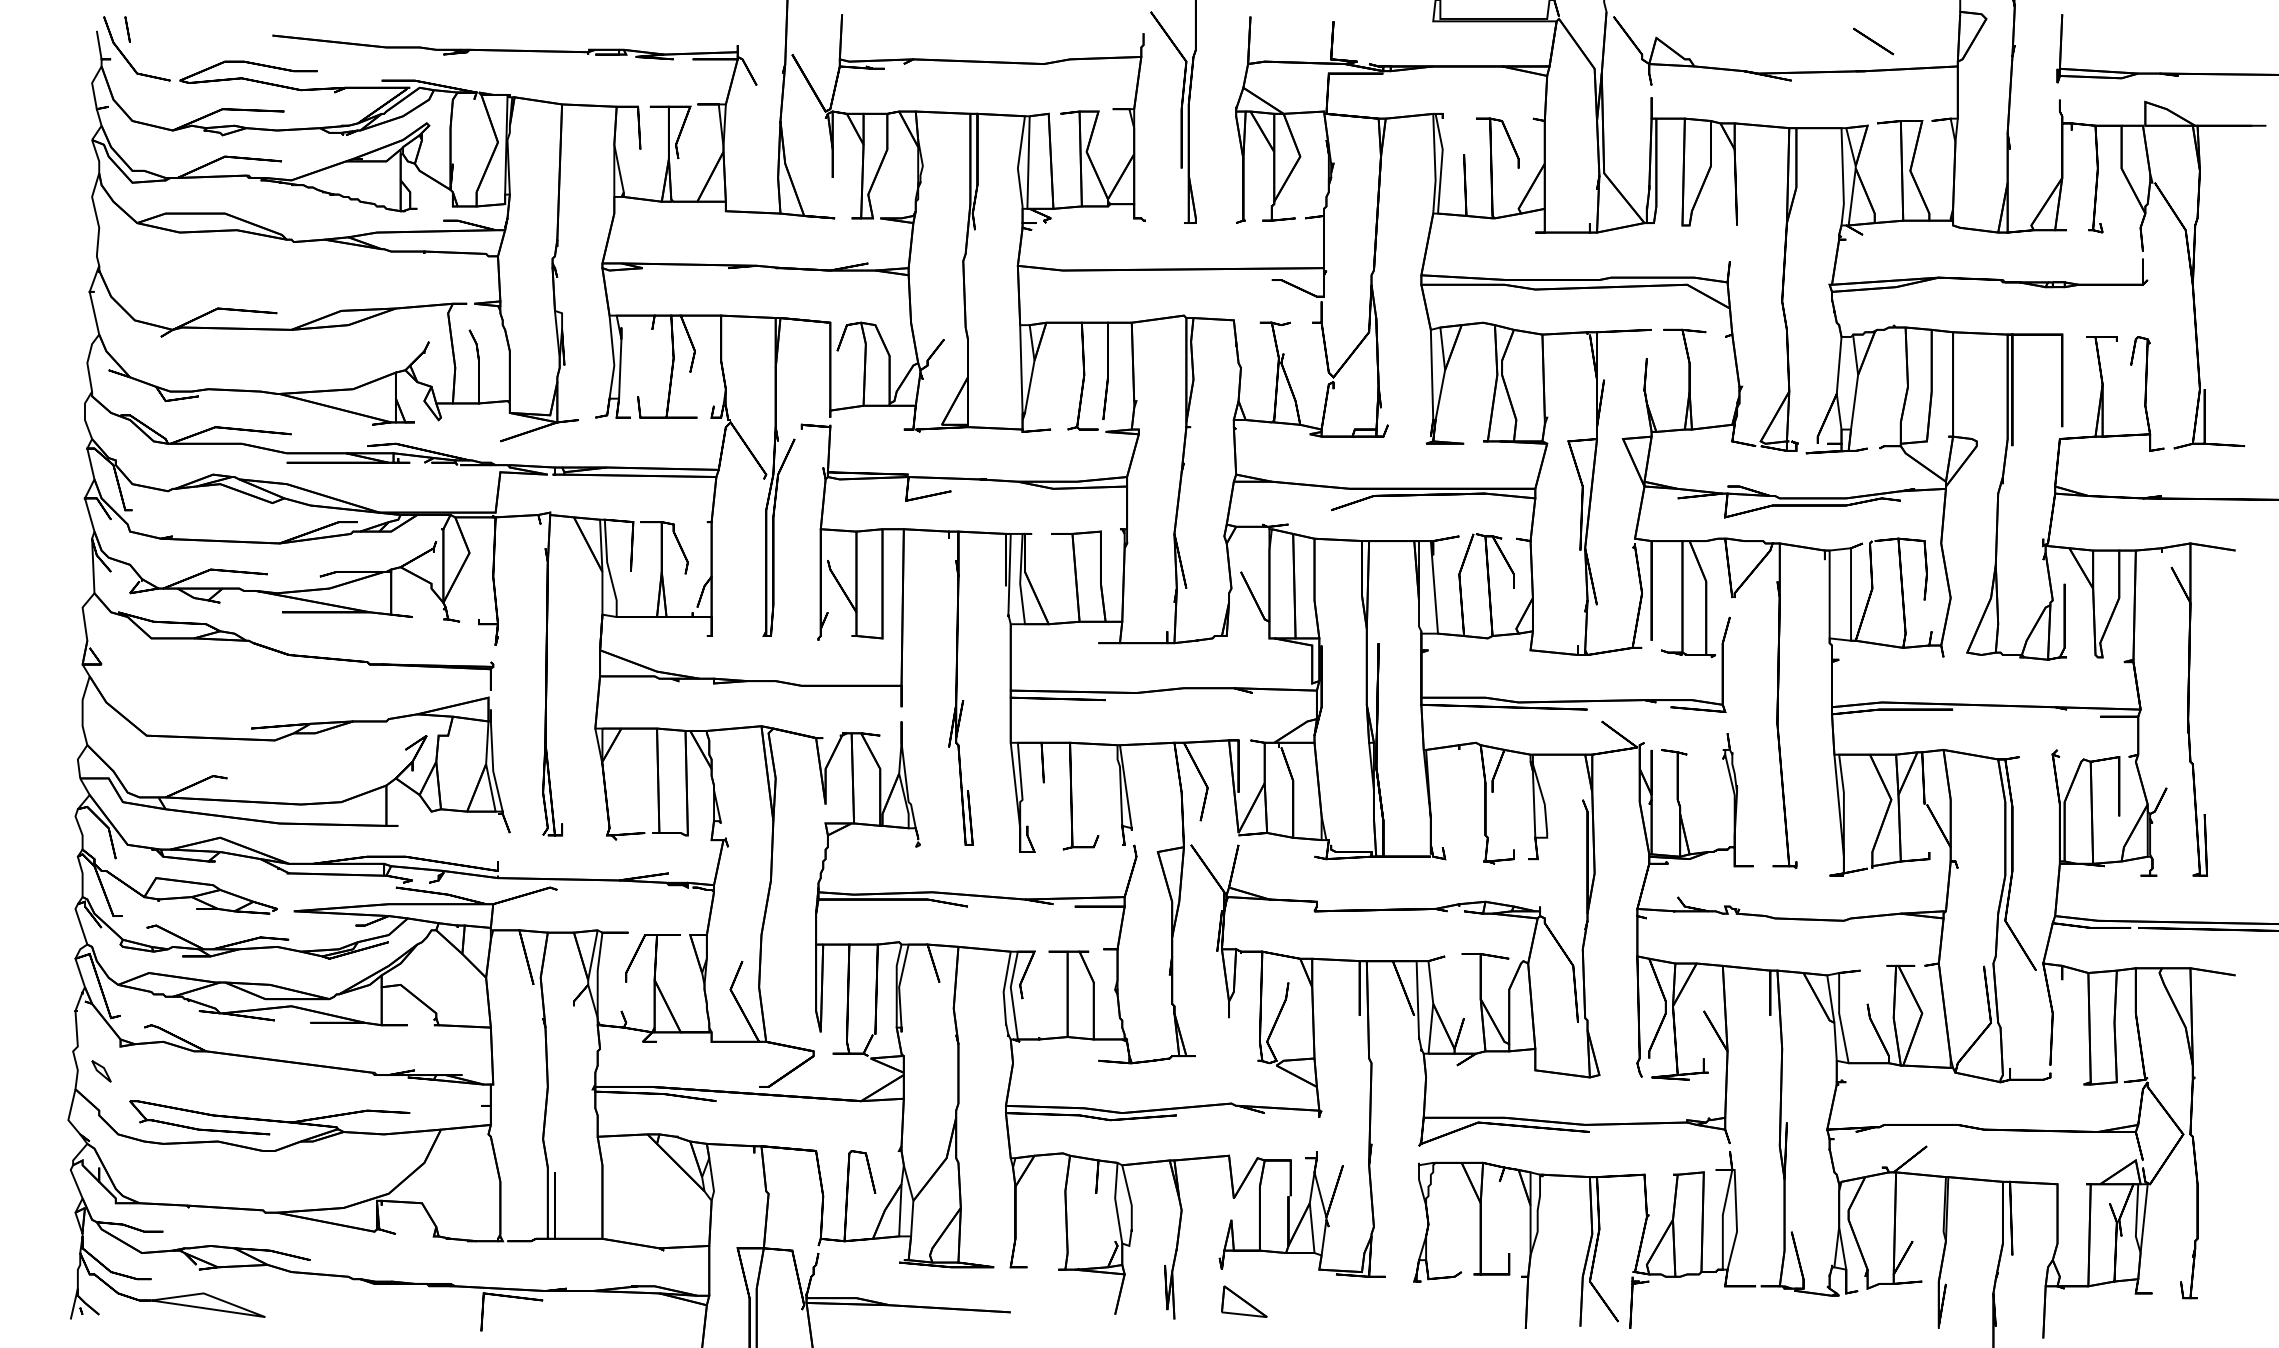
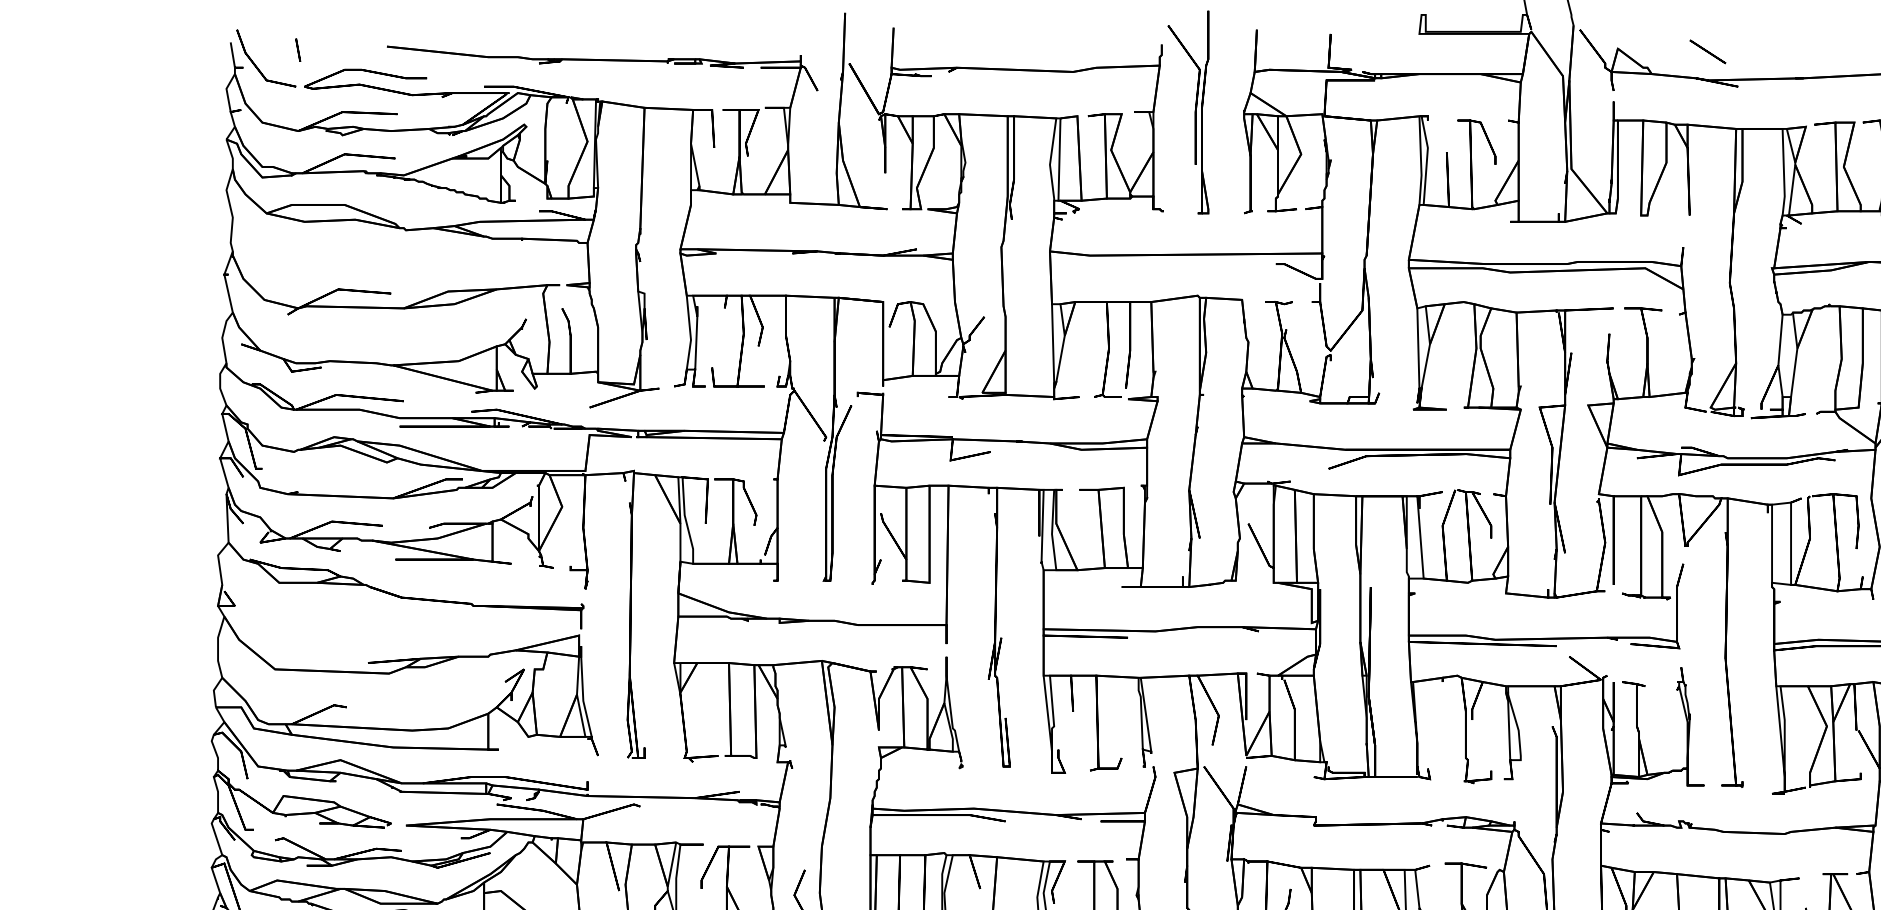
line: (127, 29) -> (298, 50), moved
line: (1873, 41) -> (1707, 51), moved

